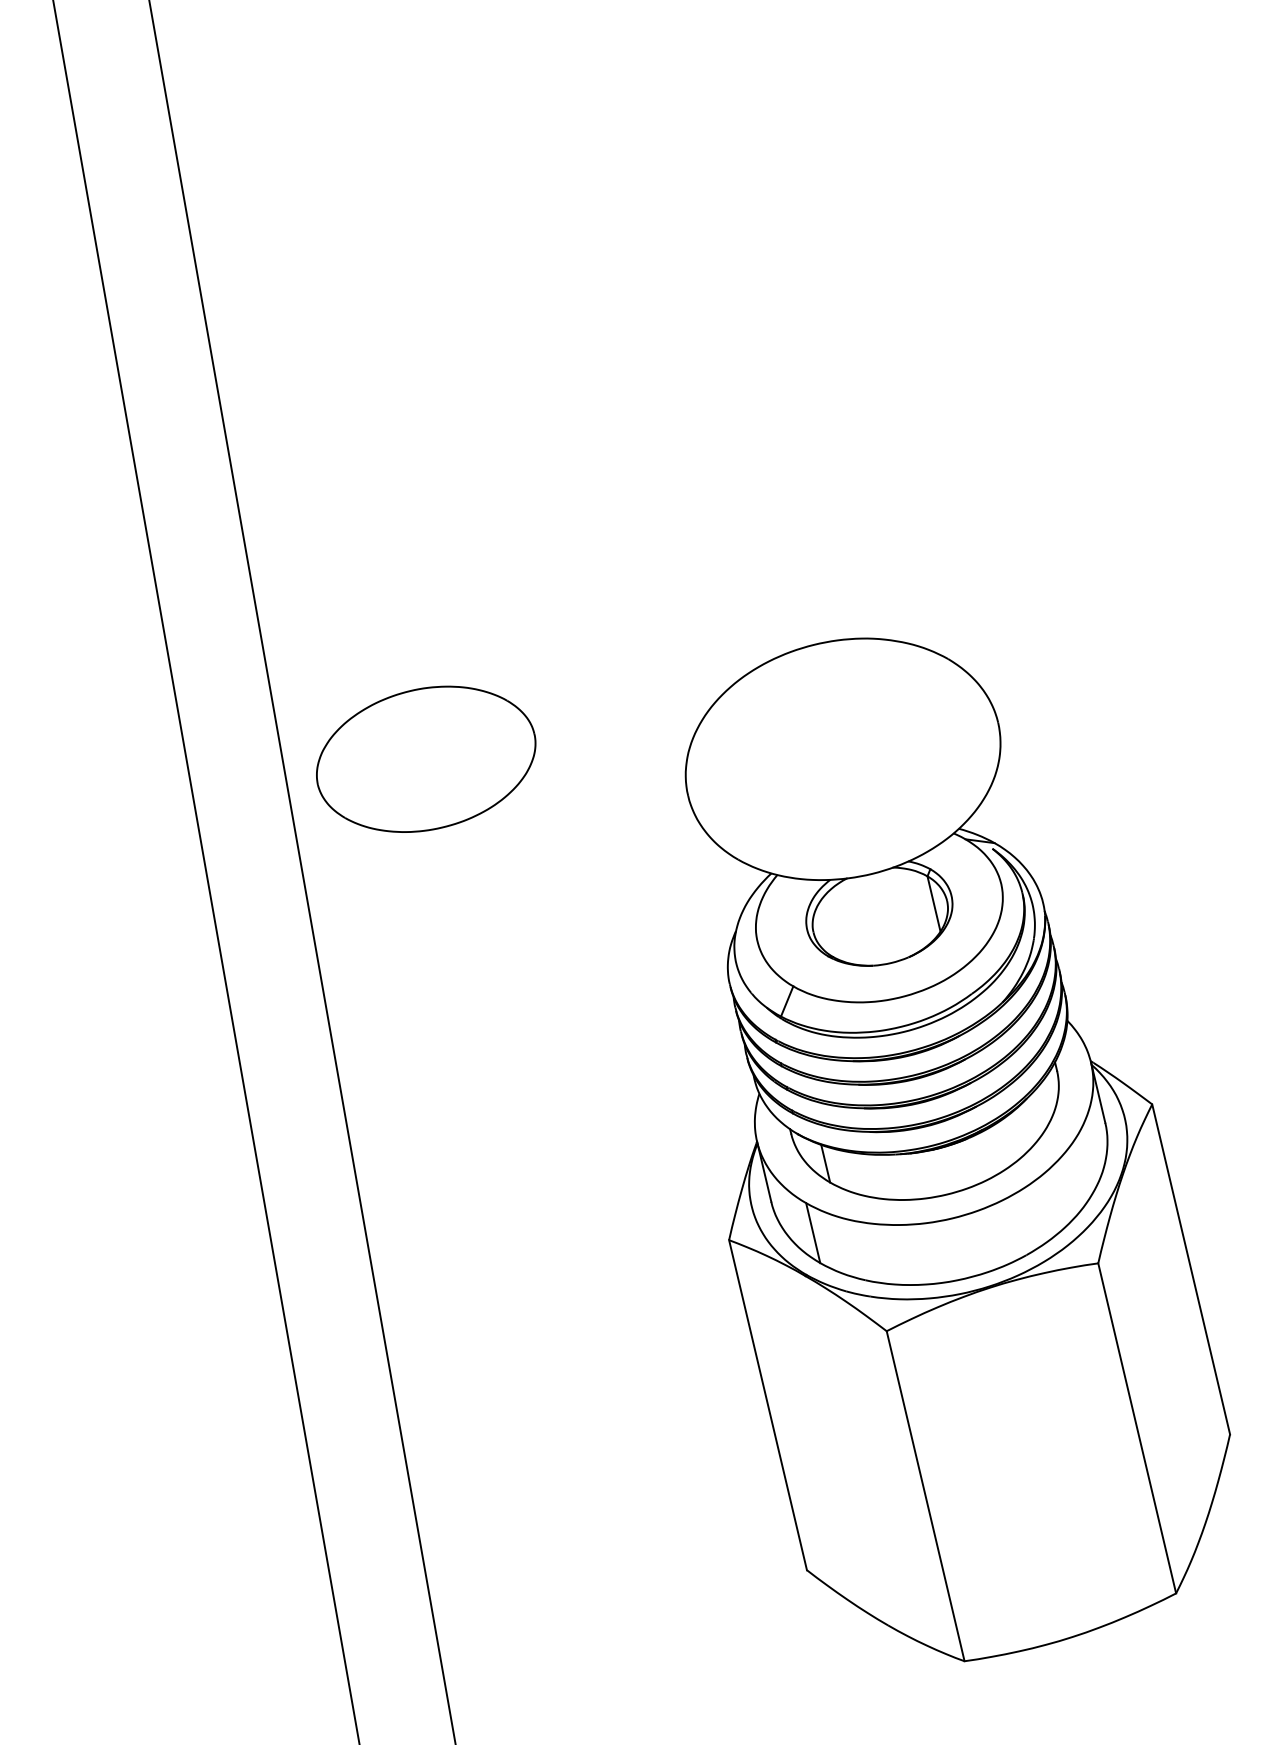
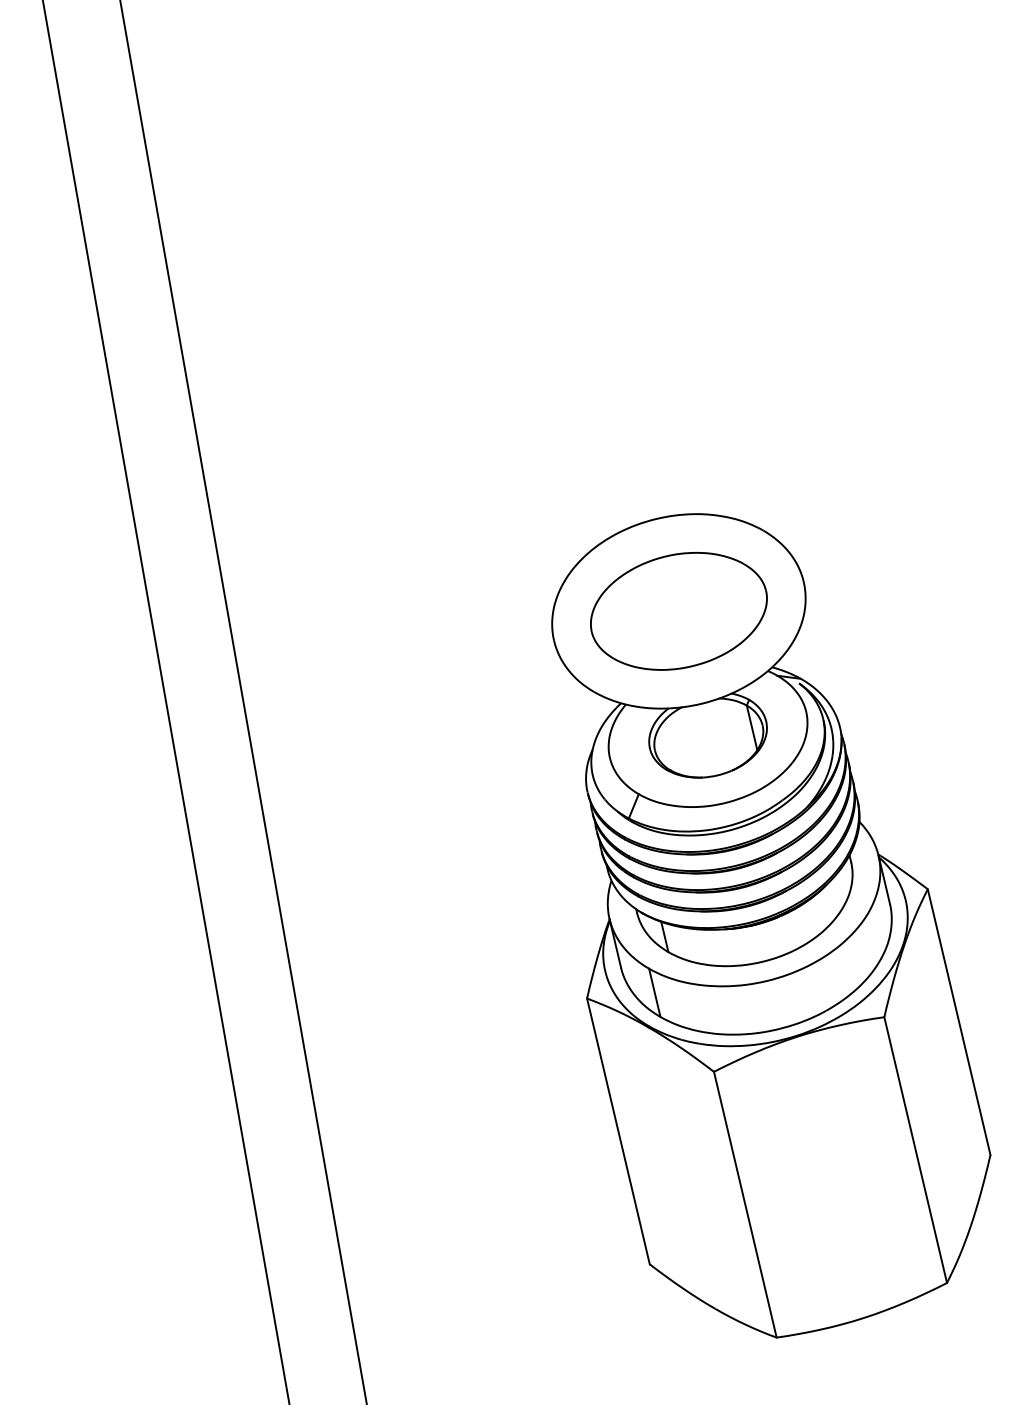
part: (426, 758) -> (679, 610), moved

